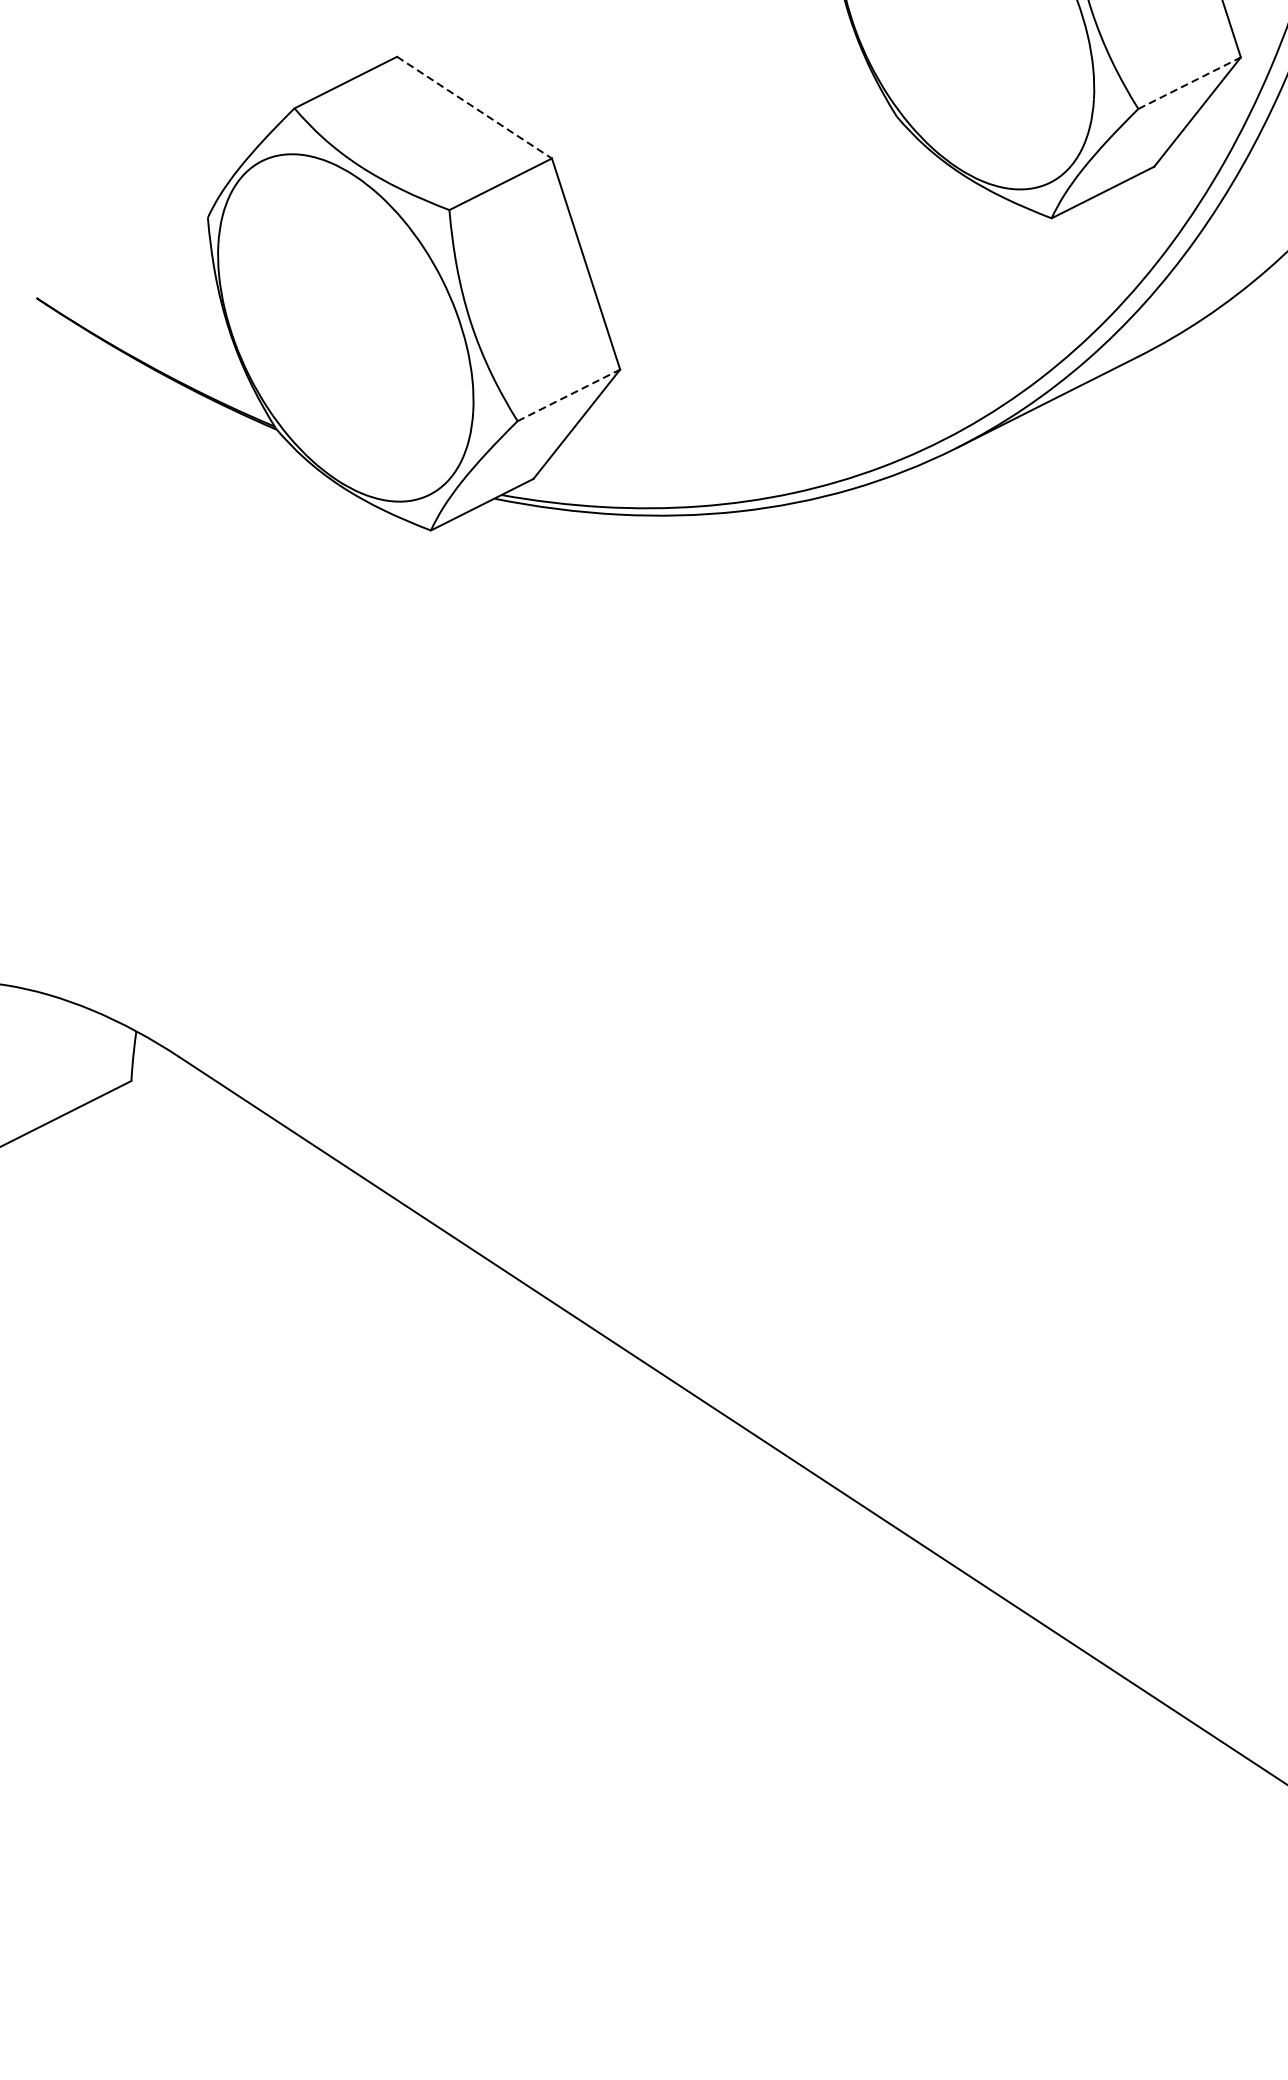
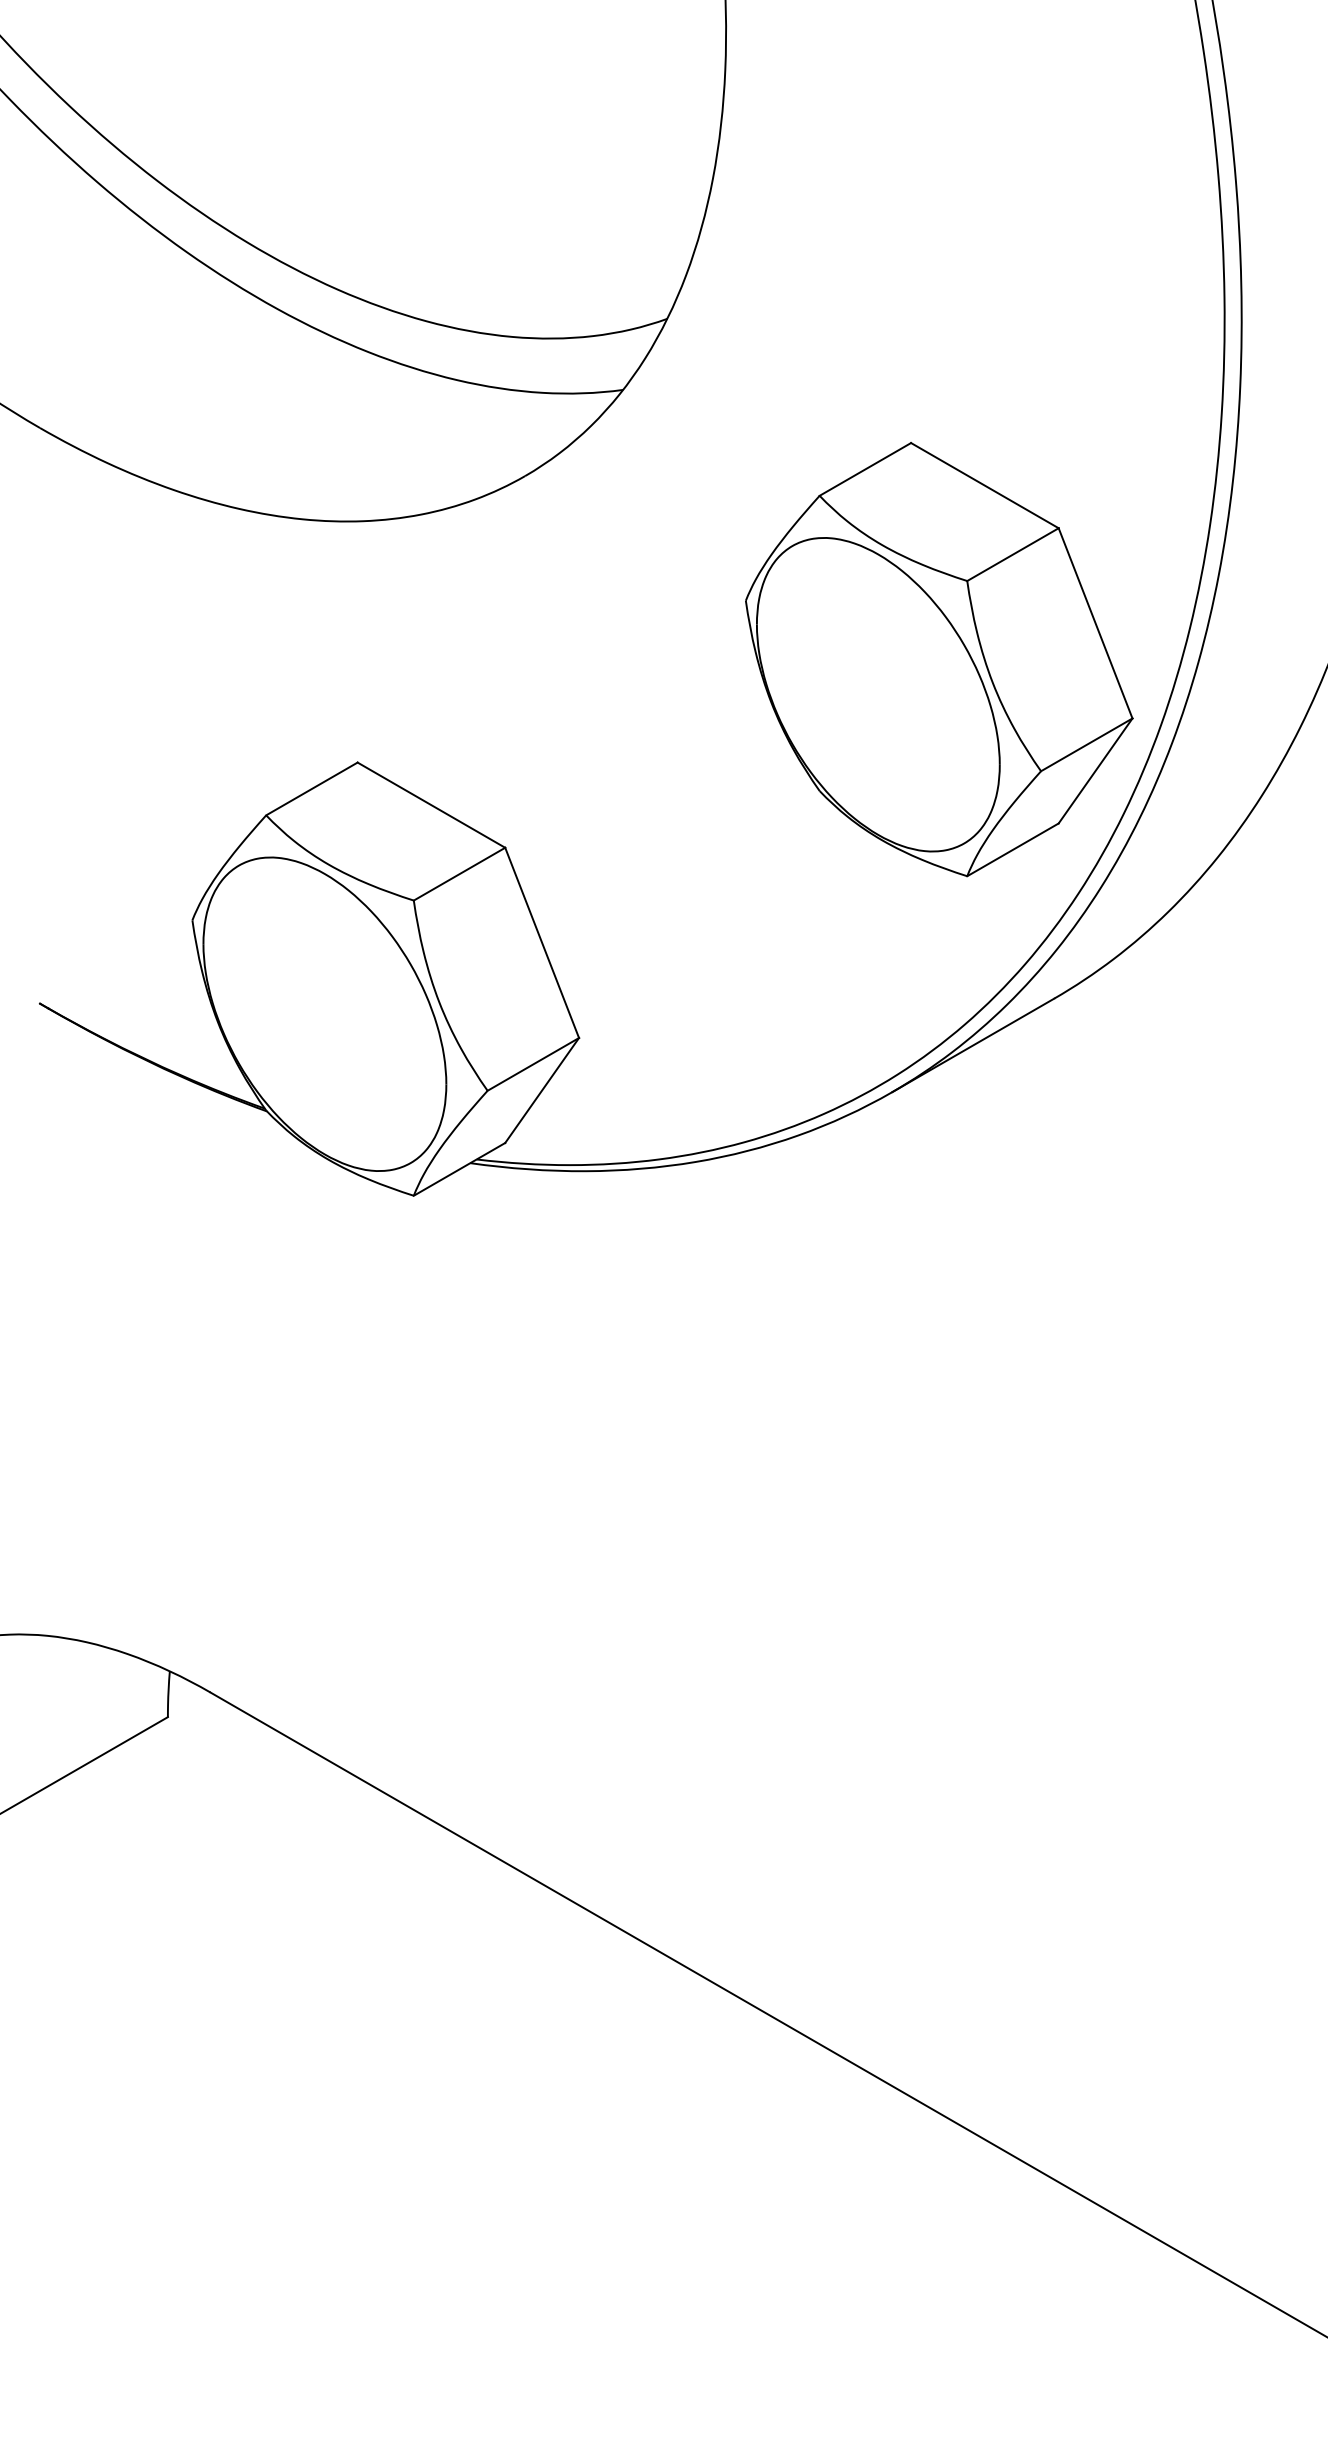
line: (1189, 82) -> (1086, 744), dashed -> solid
line: (474, 108) -> (431, 805), dashed -> solid
line: (569, 395) -> (533, 1064), dashed -> solid

